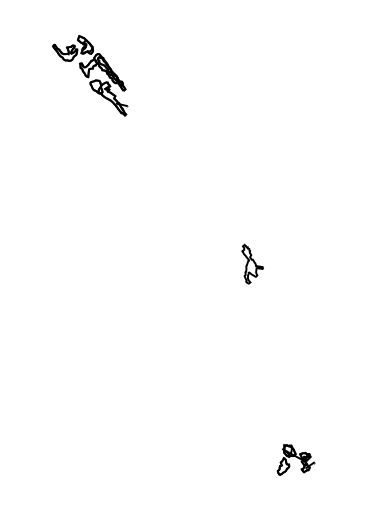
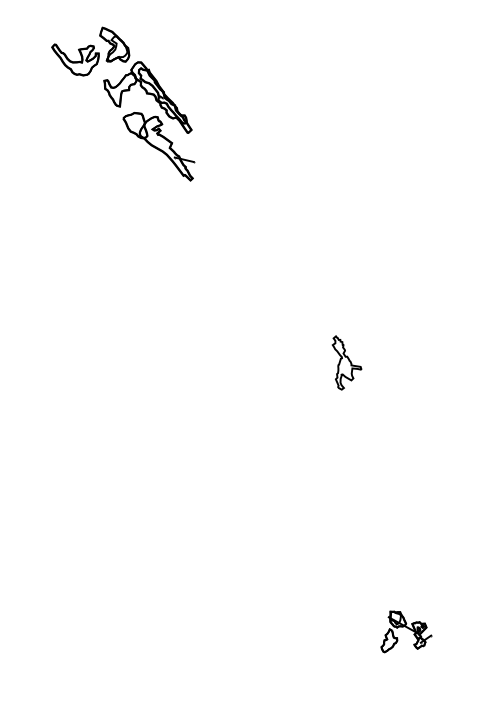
part: (90, 75) -> (124, 103), size x1.4

